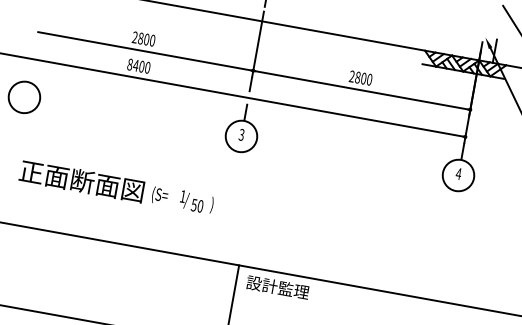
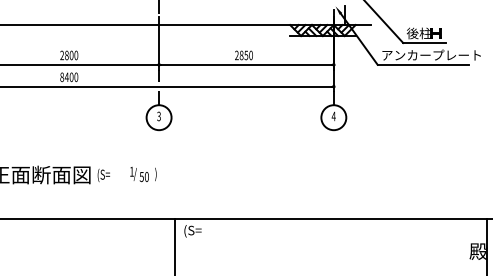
text: (363, 78) -> (246, 55), 2800 -> 2850
text: (196, 202) -> (143, 174), moved
text: (277, 287) -> (208, 230), 設計監理 -> (S=

